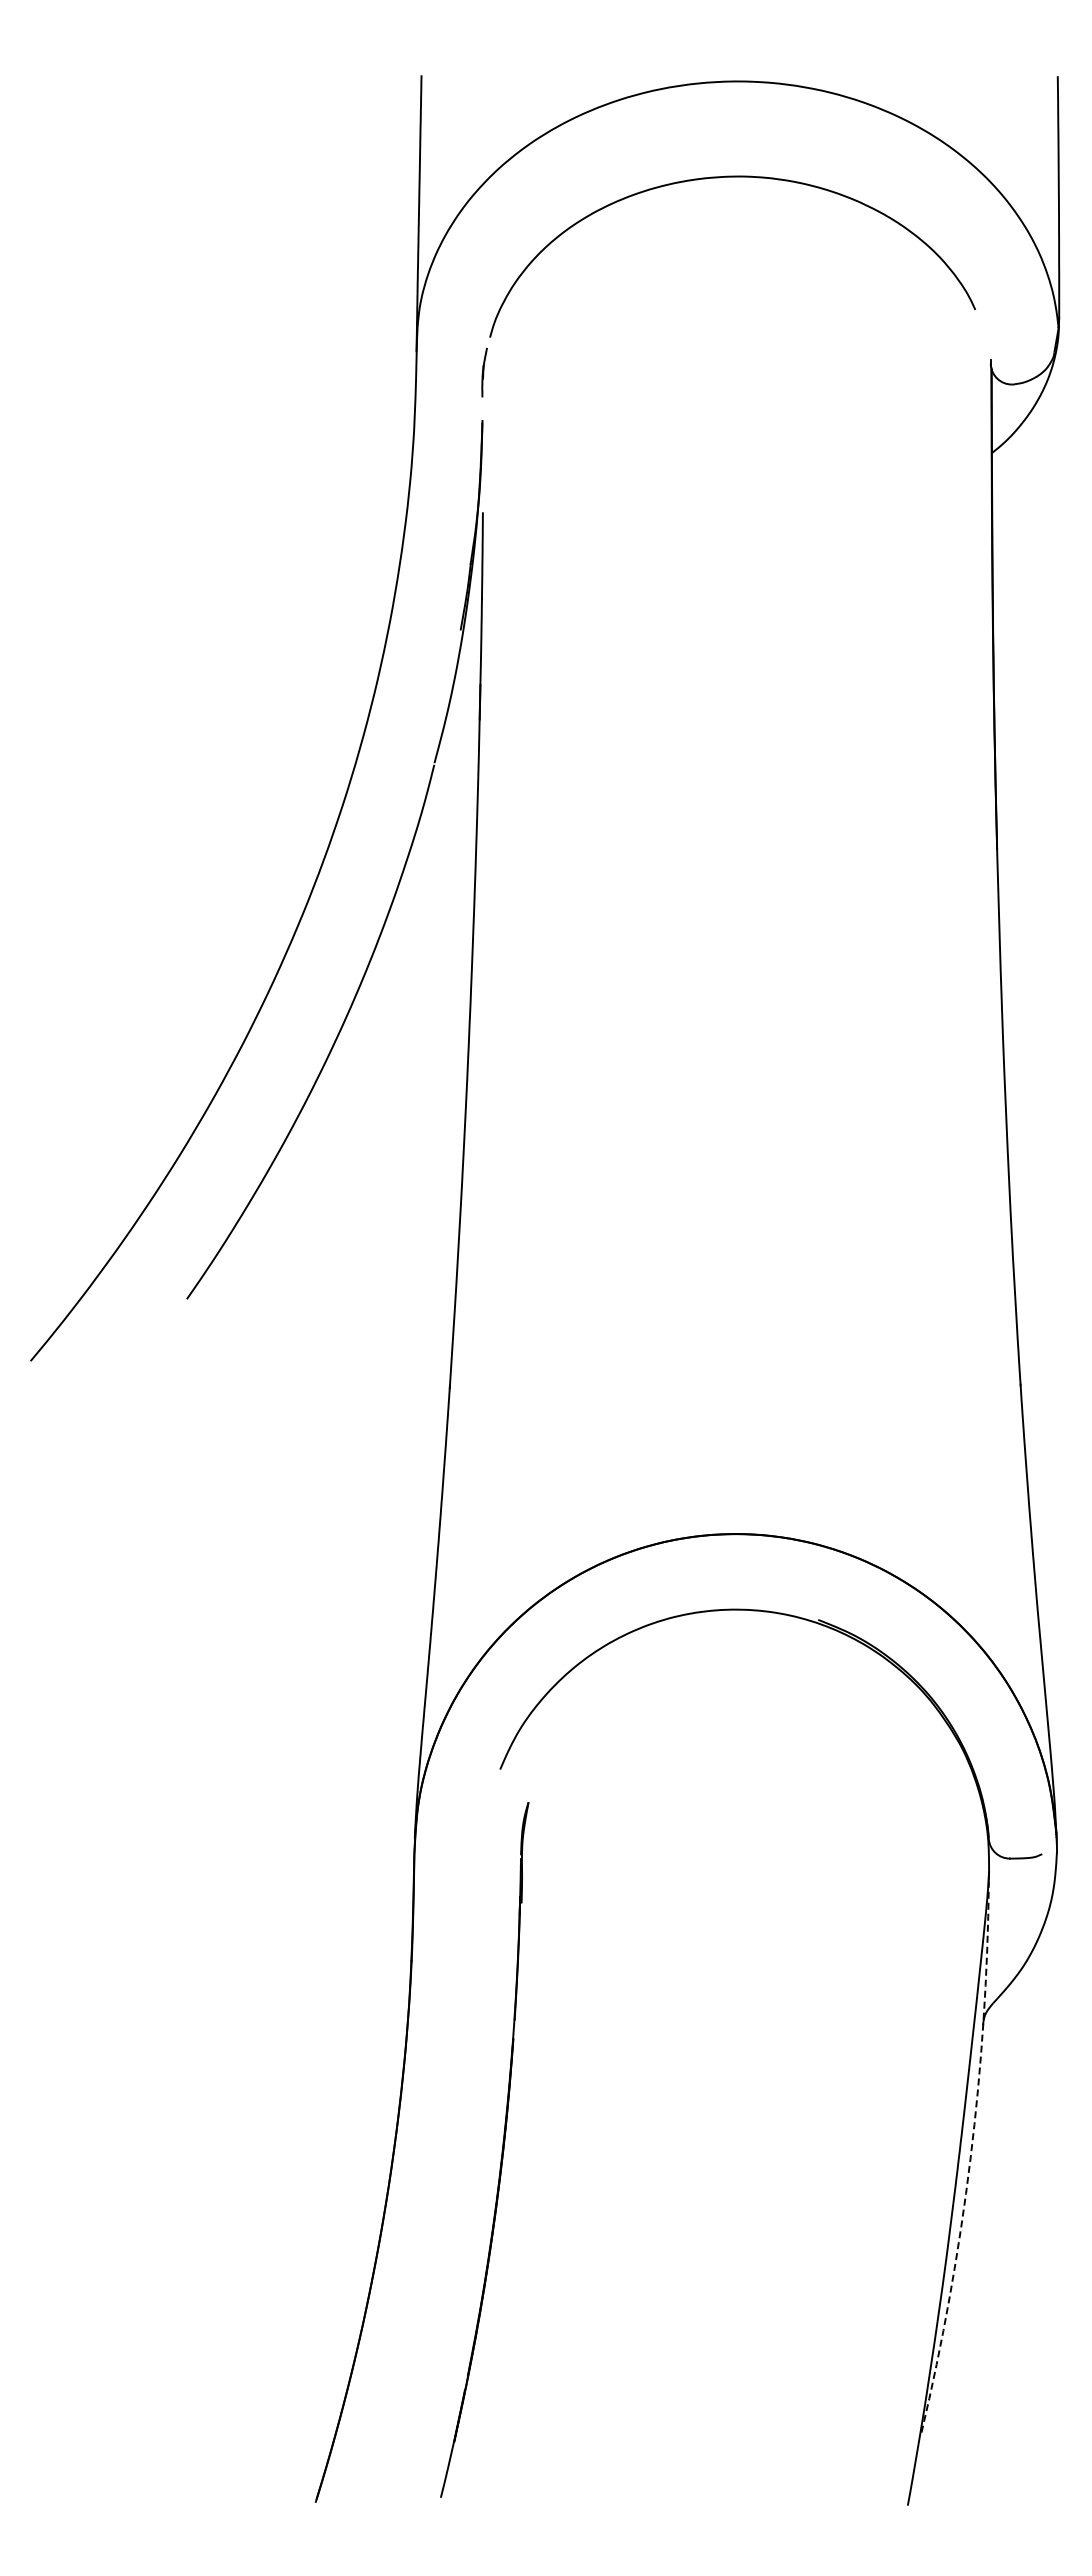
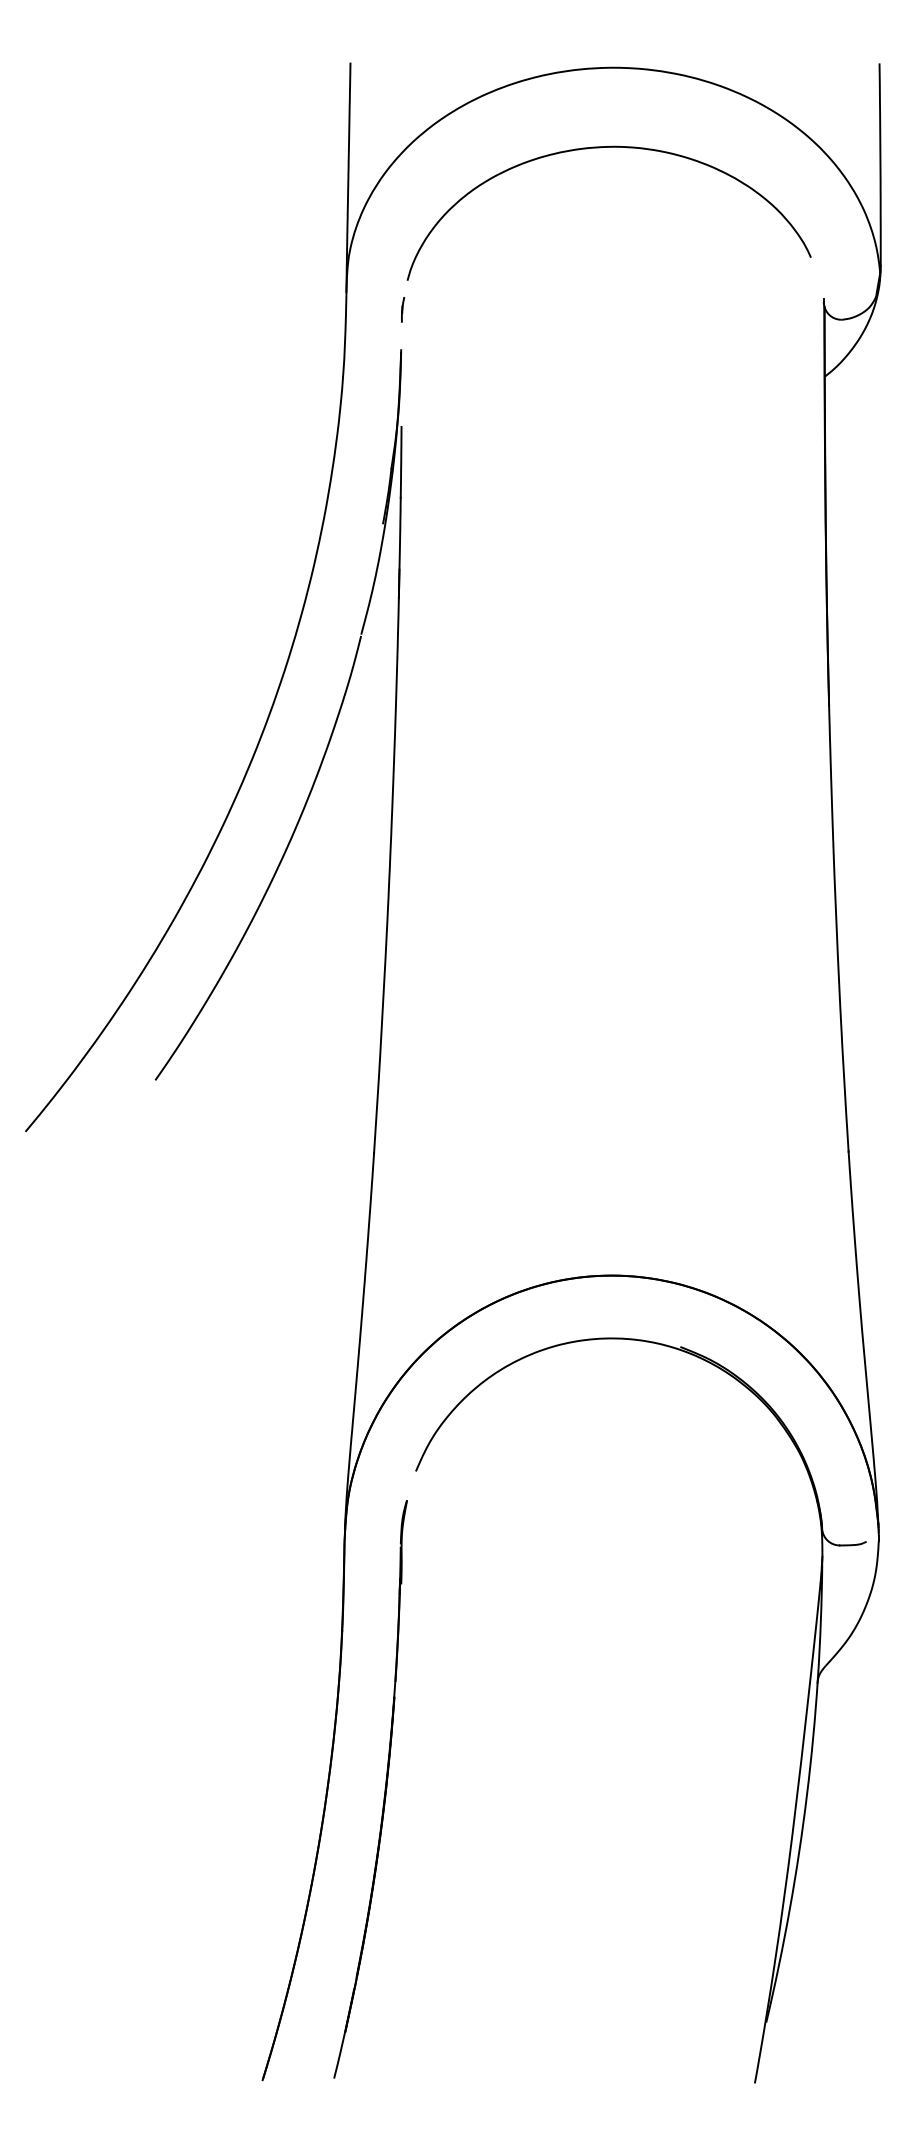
part: (484, 372) -> (402, 309), size x0.62
part: (501, 2150) -> (384, 1789), moved
arc: (970, 2158) -> (806, 1794), dashed -> solid

